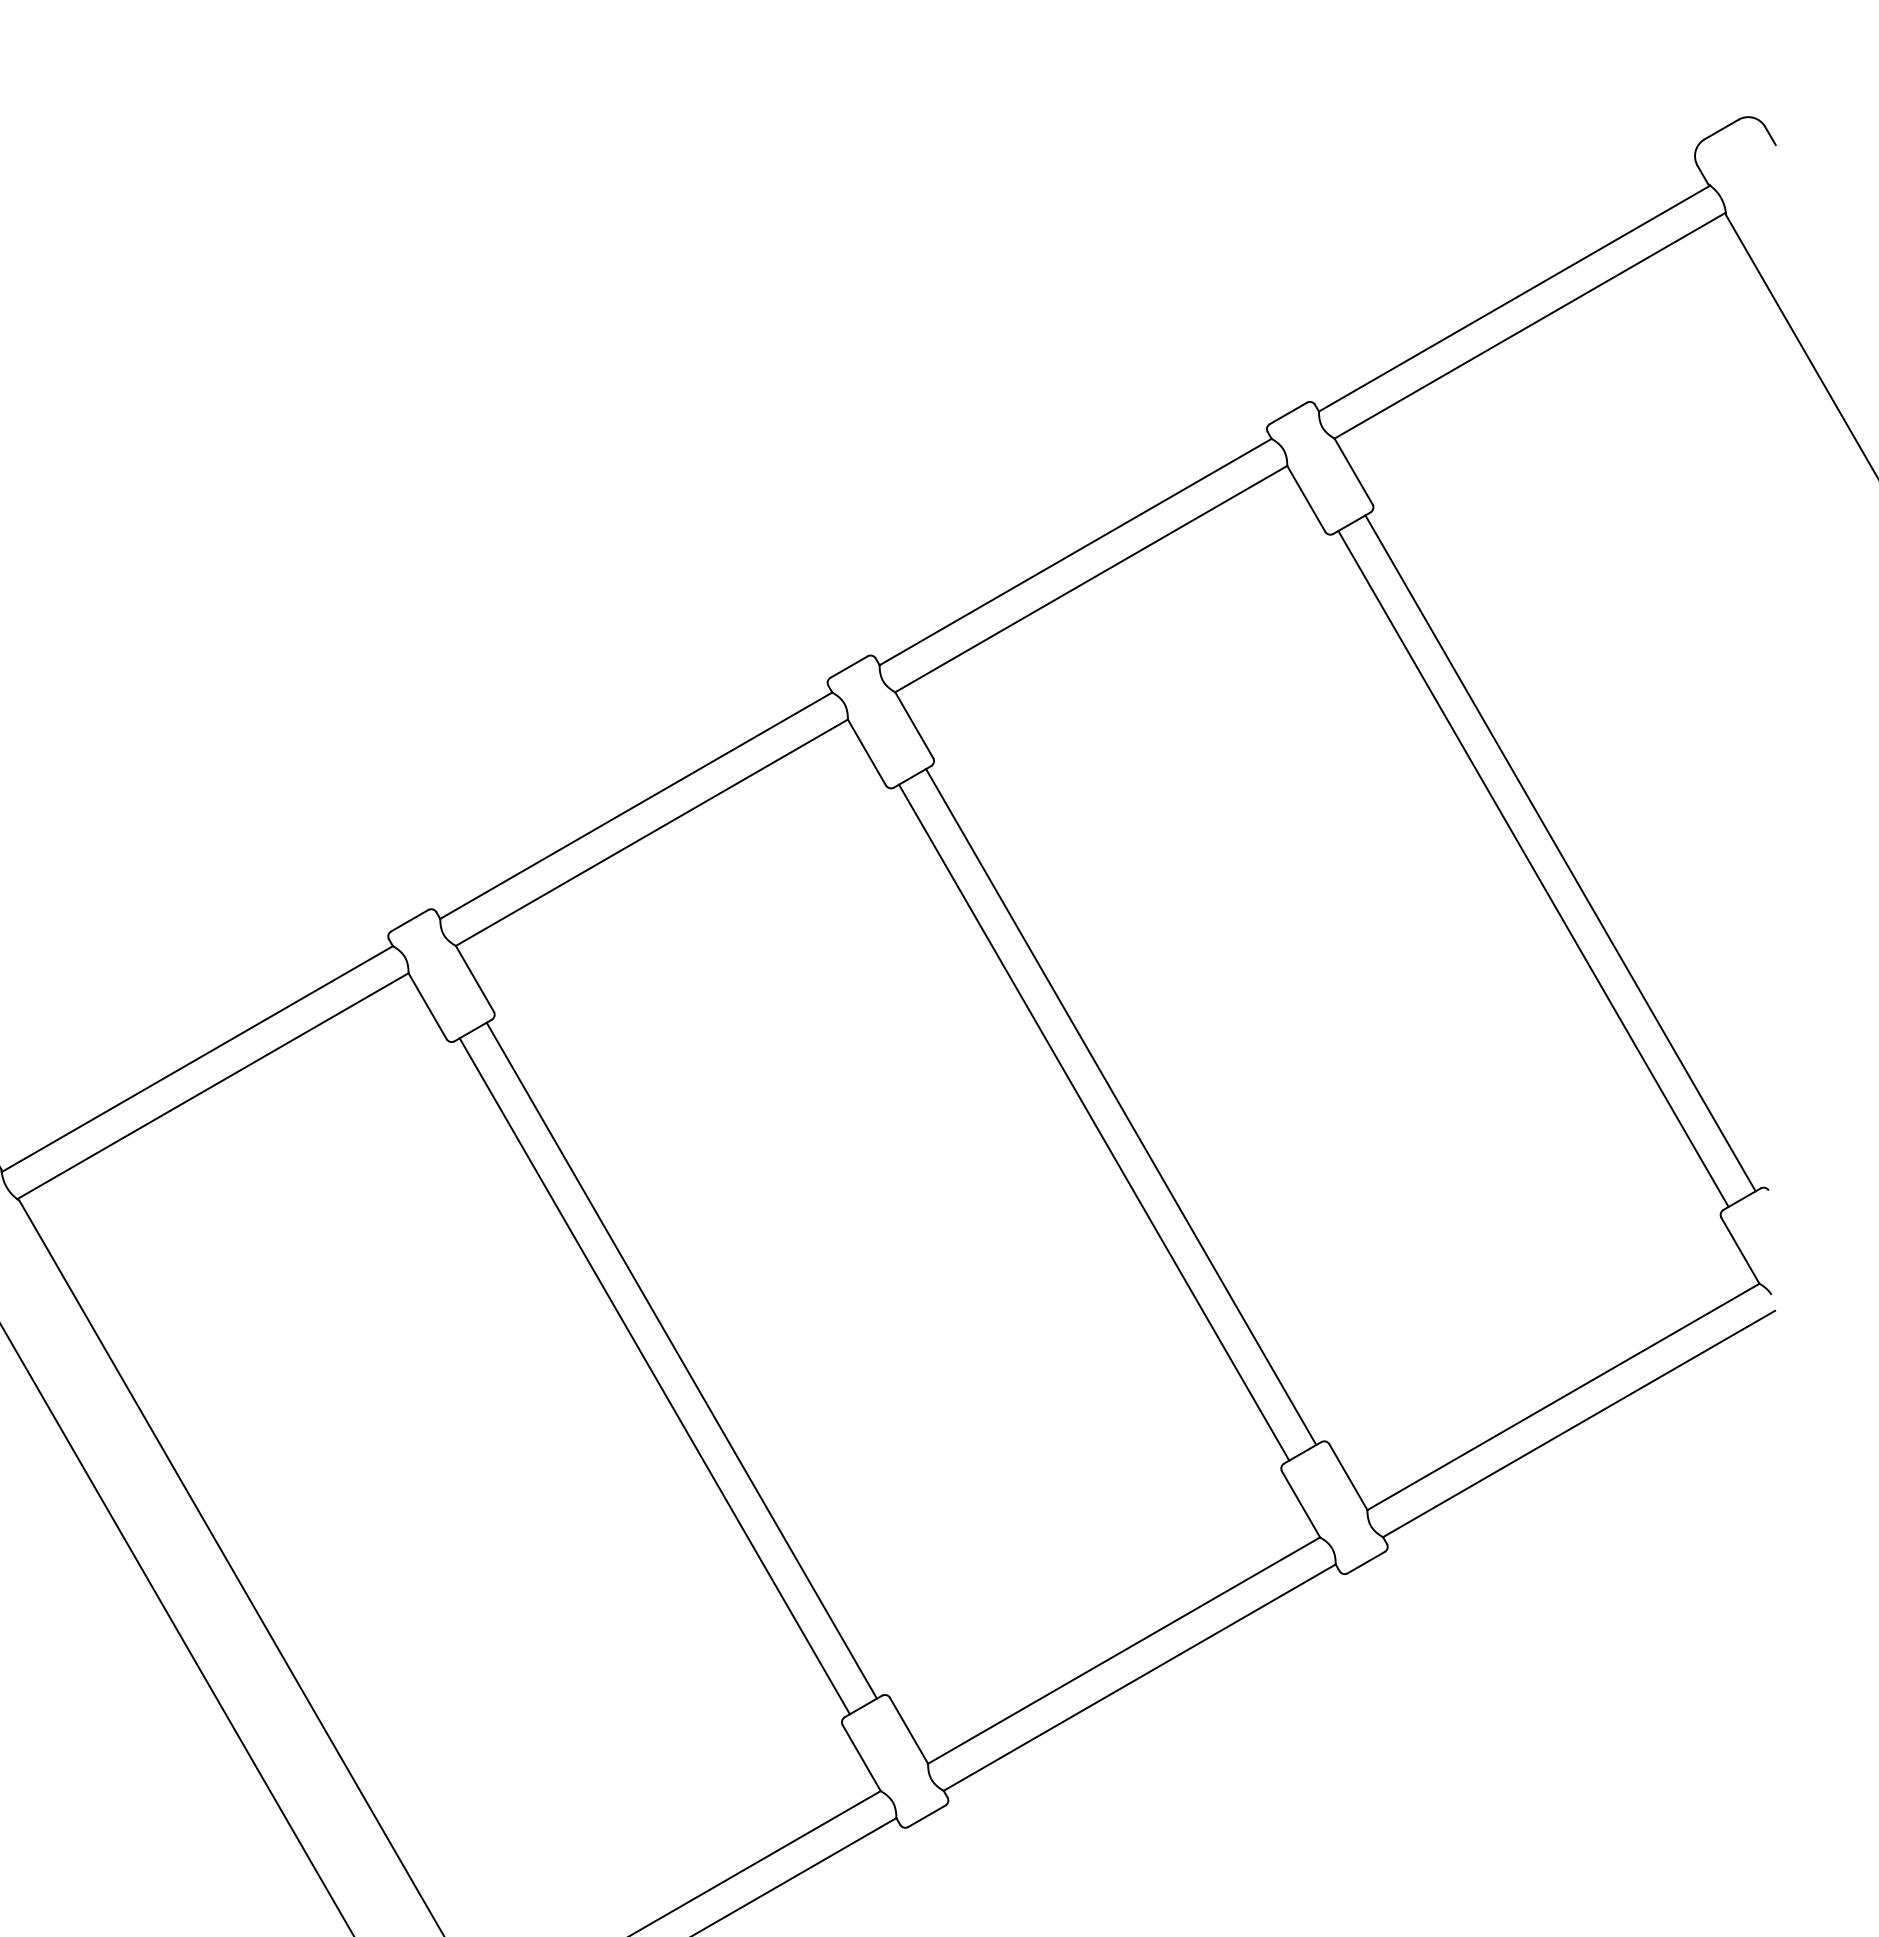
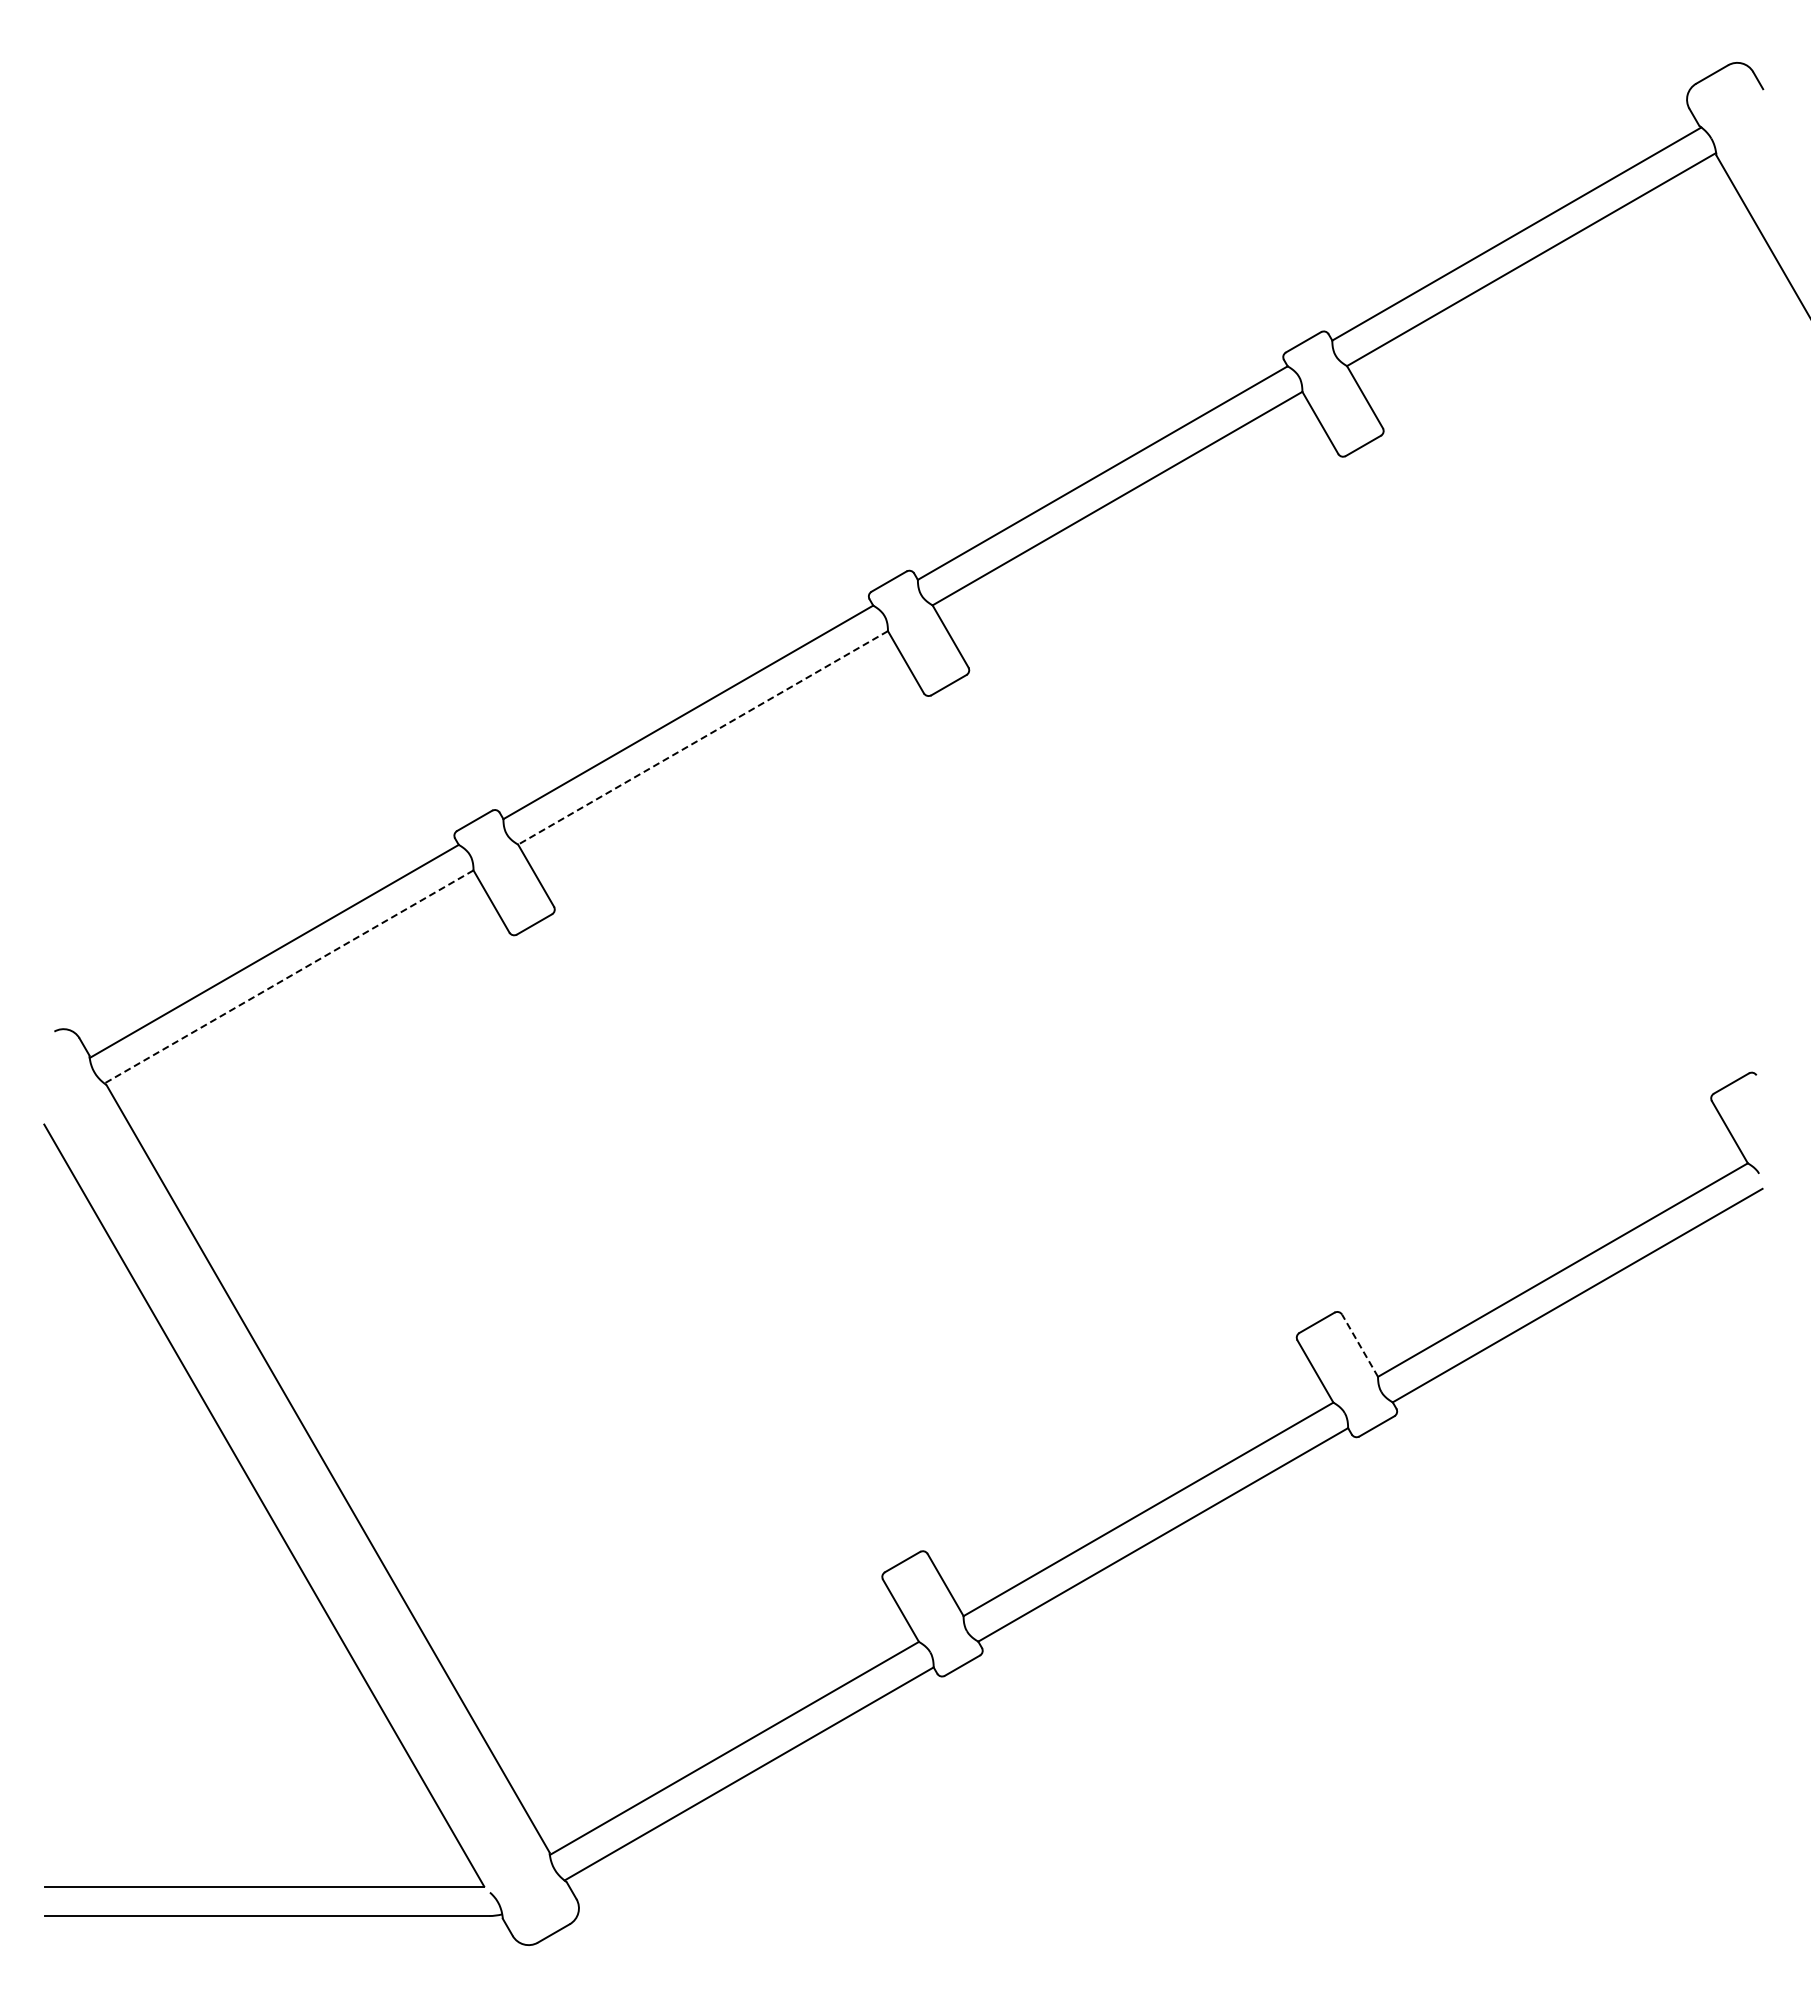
line: (652, 832) -> (703, 737), solid -> dashed
line: (1560, 853) -> (1560, 757), removed
line: (1533, 868) -> (1534, 771), removed
line: (212, 1086) -> (288, 977), solid -> dashed
line: (1120, 1106) -> (1145, 996), removed
line: (1094, 1122) -> (1120, 1011), removed
line: (682, 1360) -> (731, 1235), removed
line: (654, 1376) -> (705, 1250), removed
line: (1348, 1476) -> (1360, 1345), solid -> dashed

